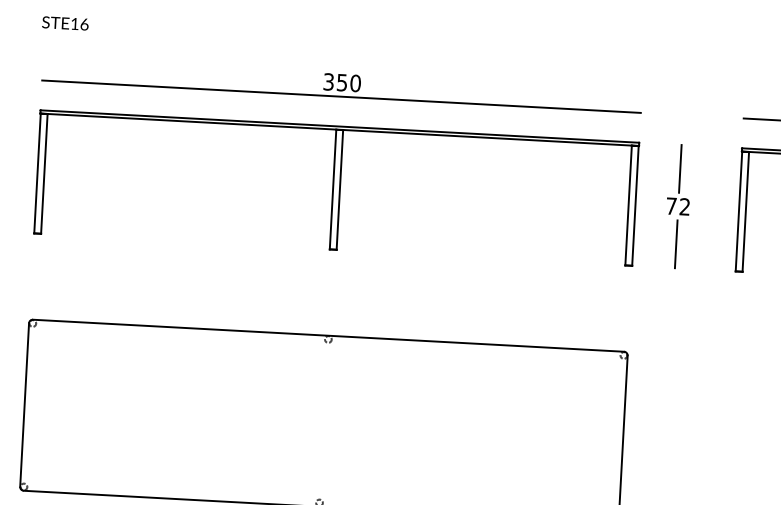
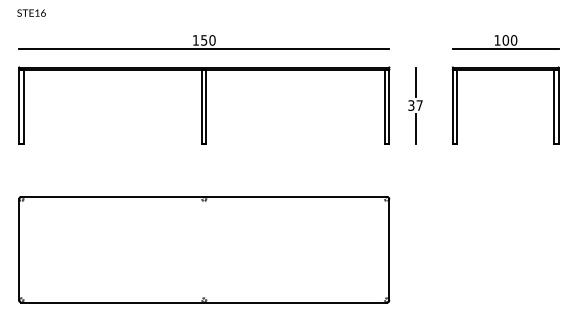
text: (328, 82) -> (195, 40), 350 -> 150
text: (678, 206) -> (415, 105), 72 -> 37

